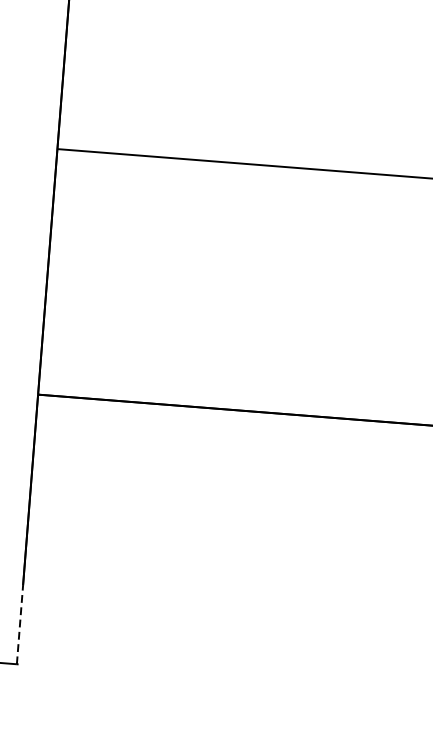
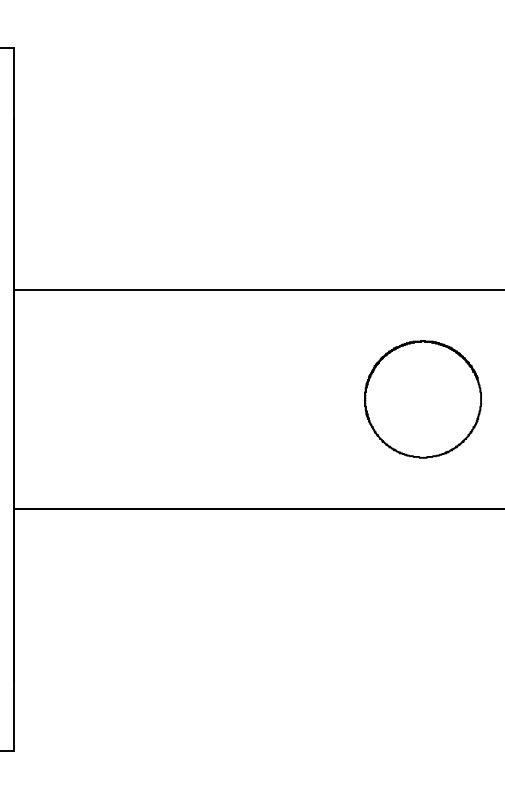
line: (19, 624) -> (13, 715), dashed -> solid

